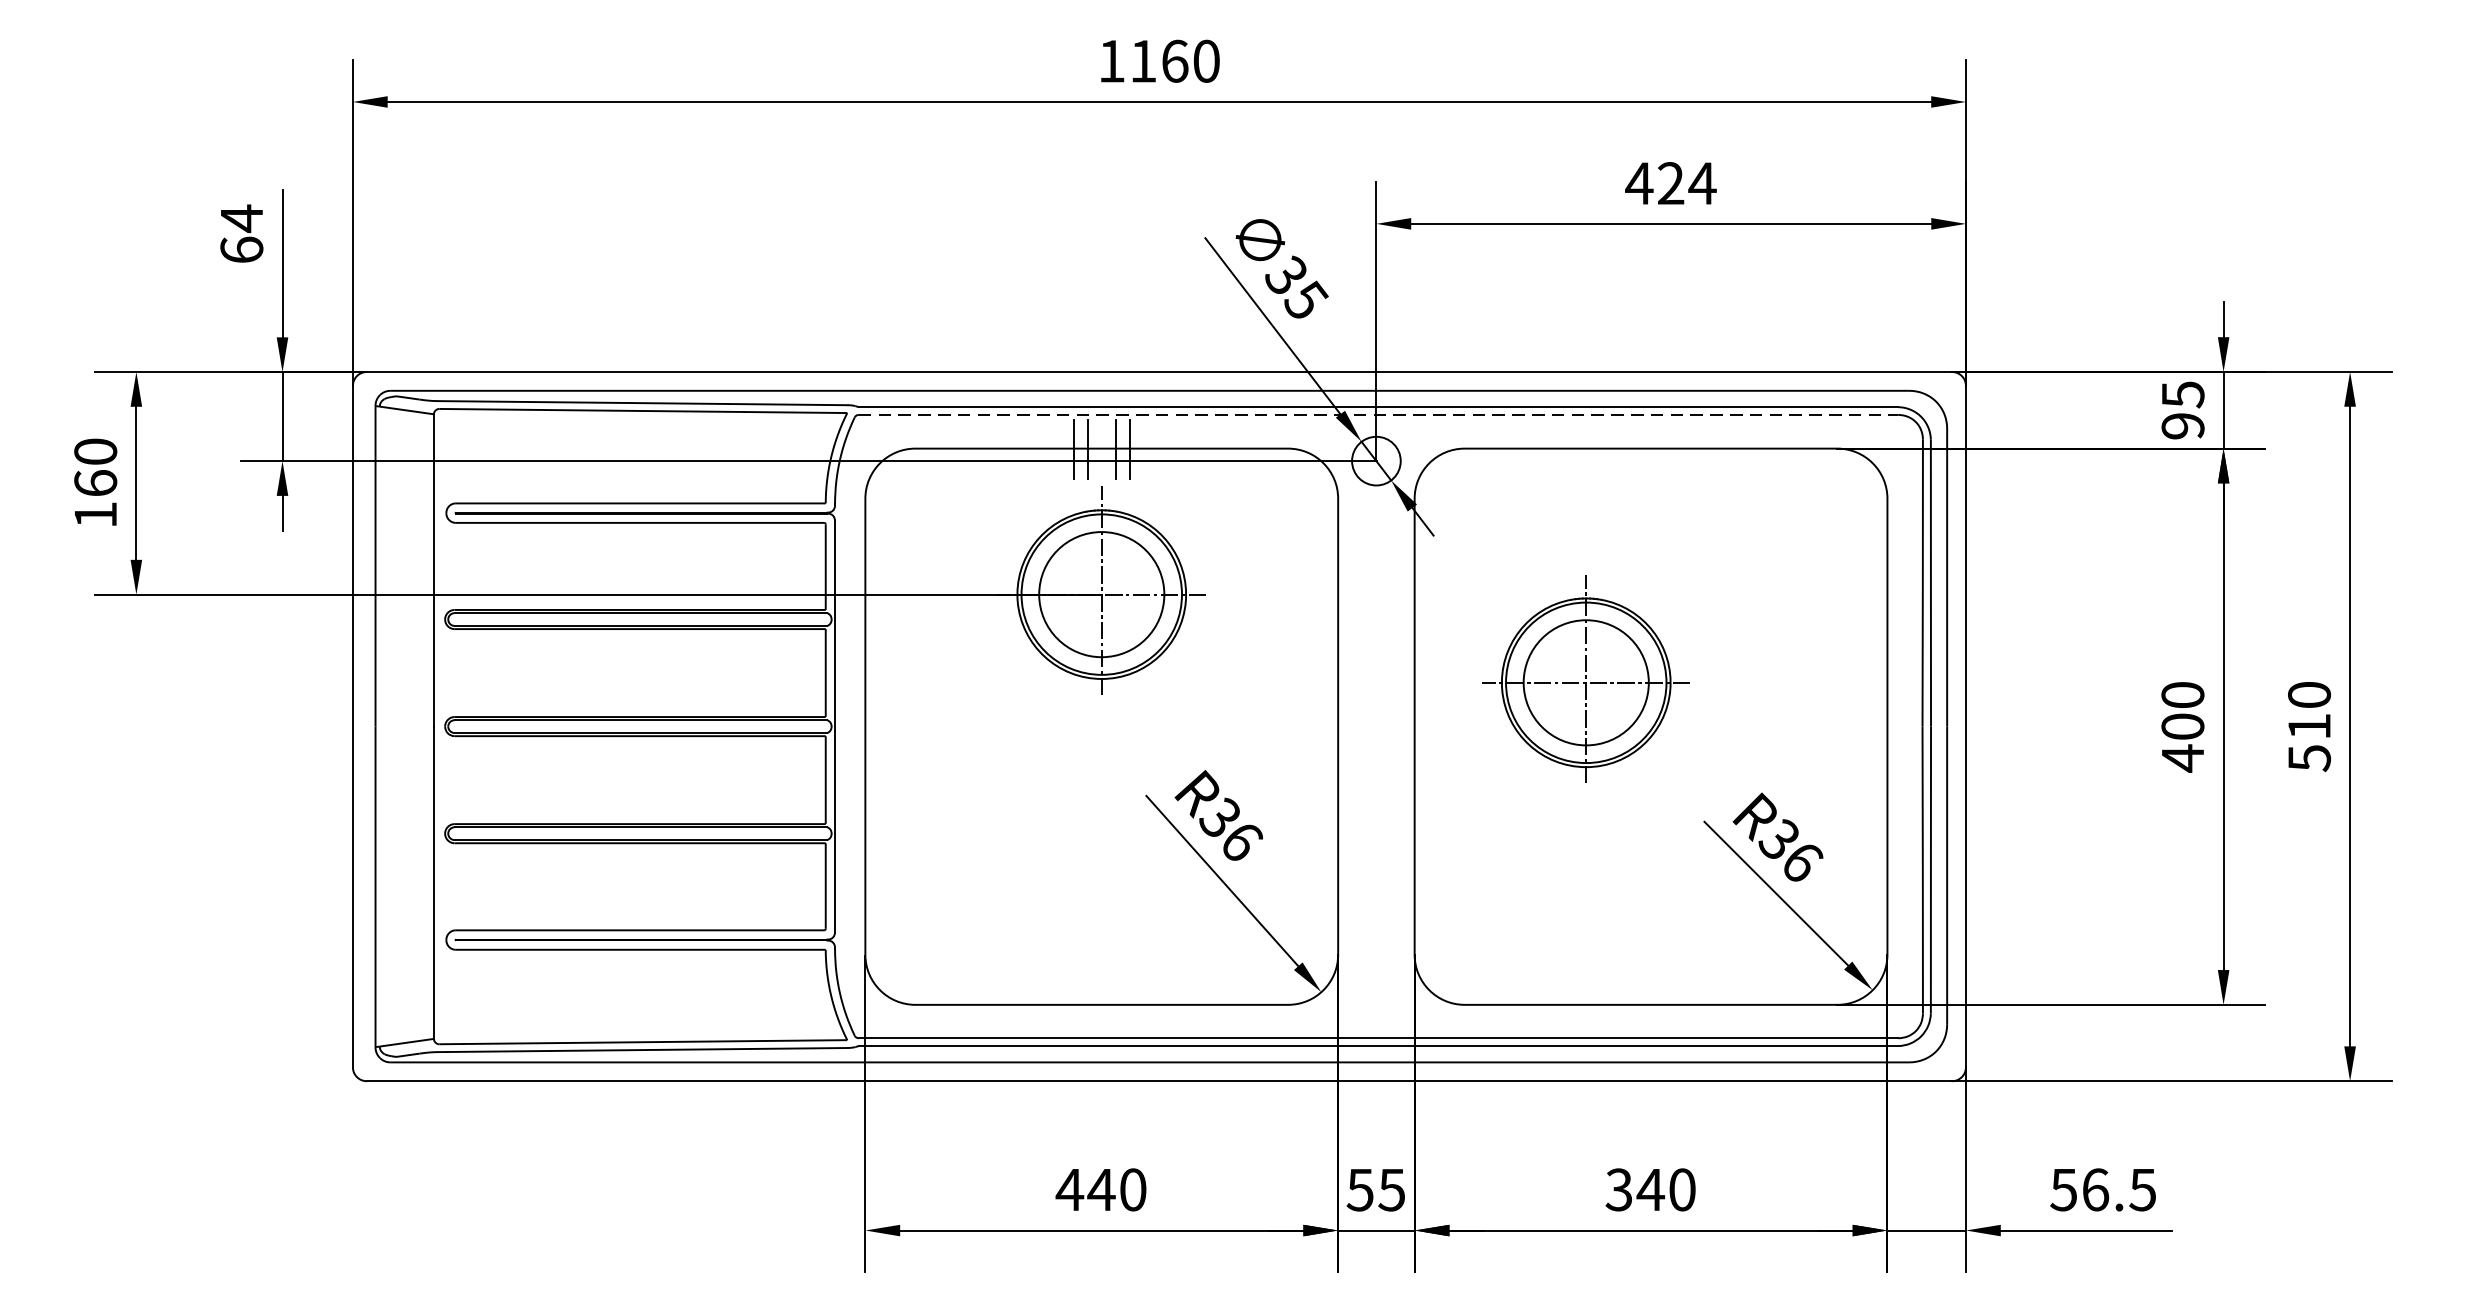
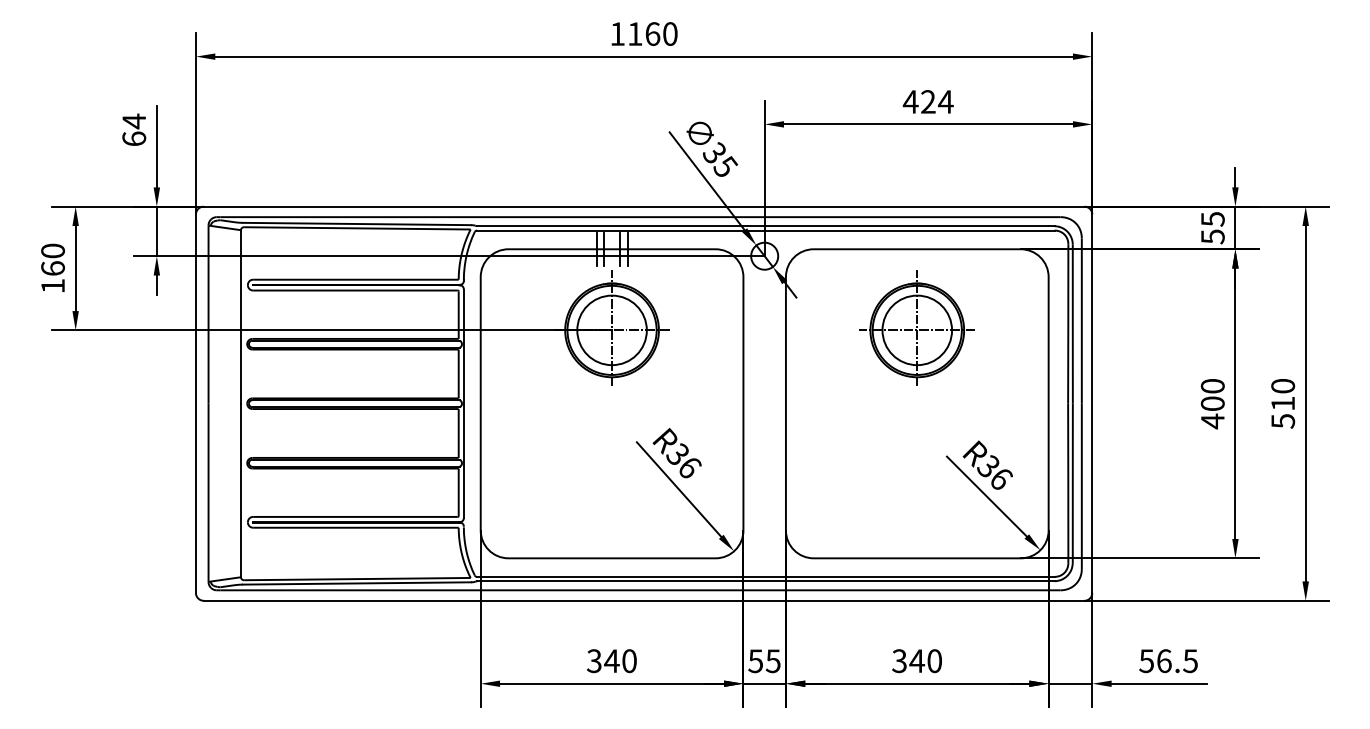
line: (1377, 414) -> (765, 230), dashed -> solid
text: (2182, 425) -> (1212, 236), 95 -> 55
part: (1584, 677) -> (916, 327), moved
text: (1070, 1190) -> (594, 661), 440 -> 340

